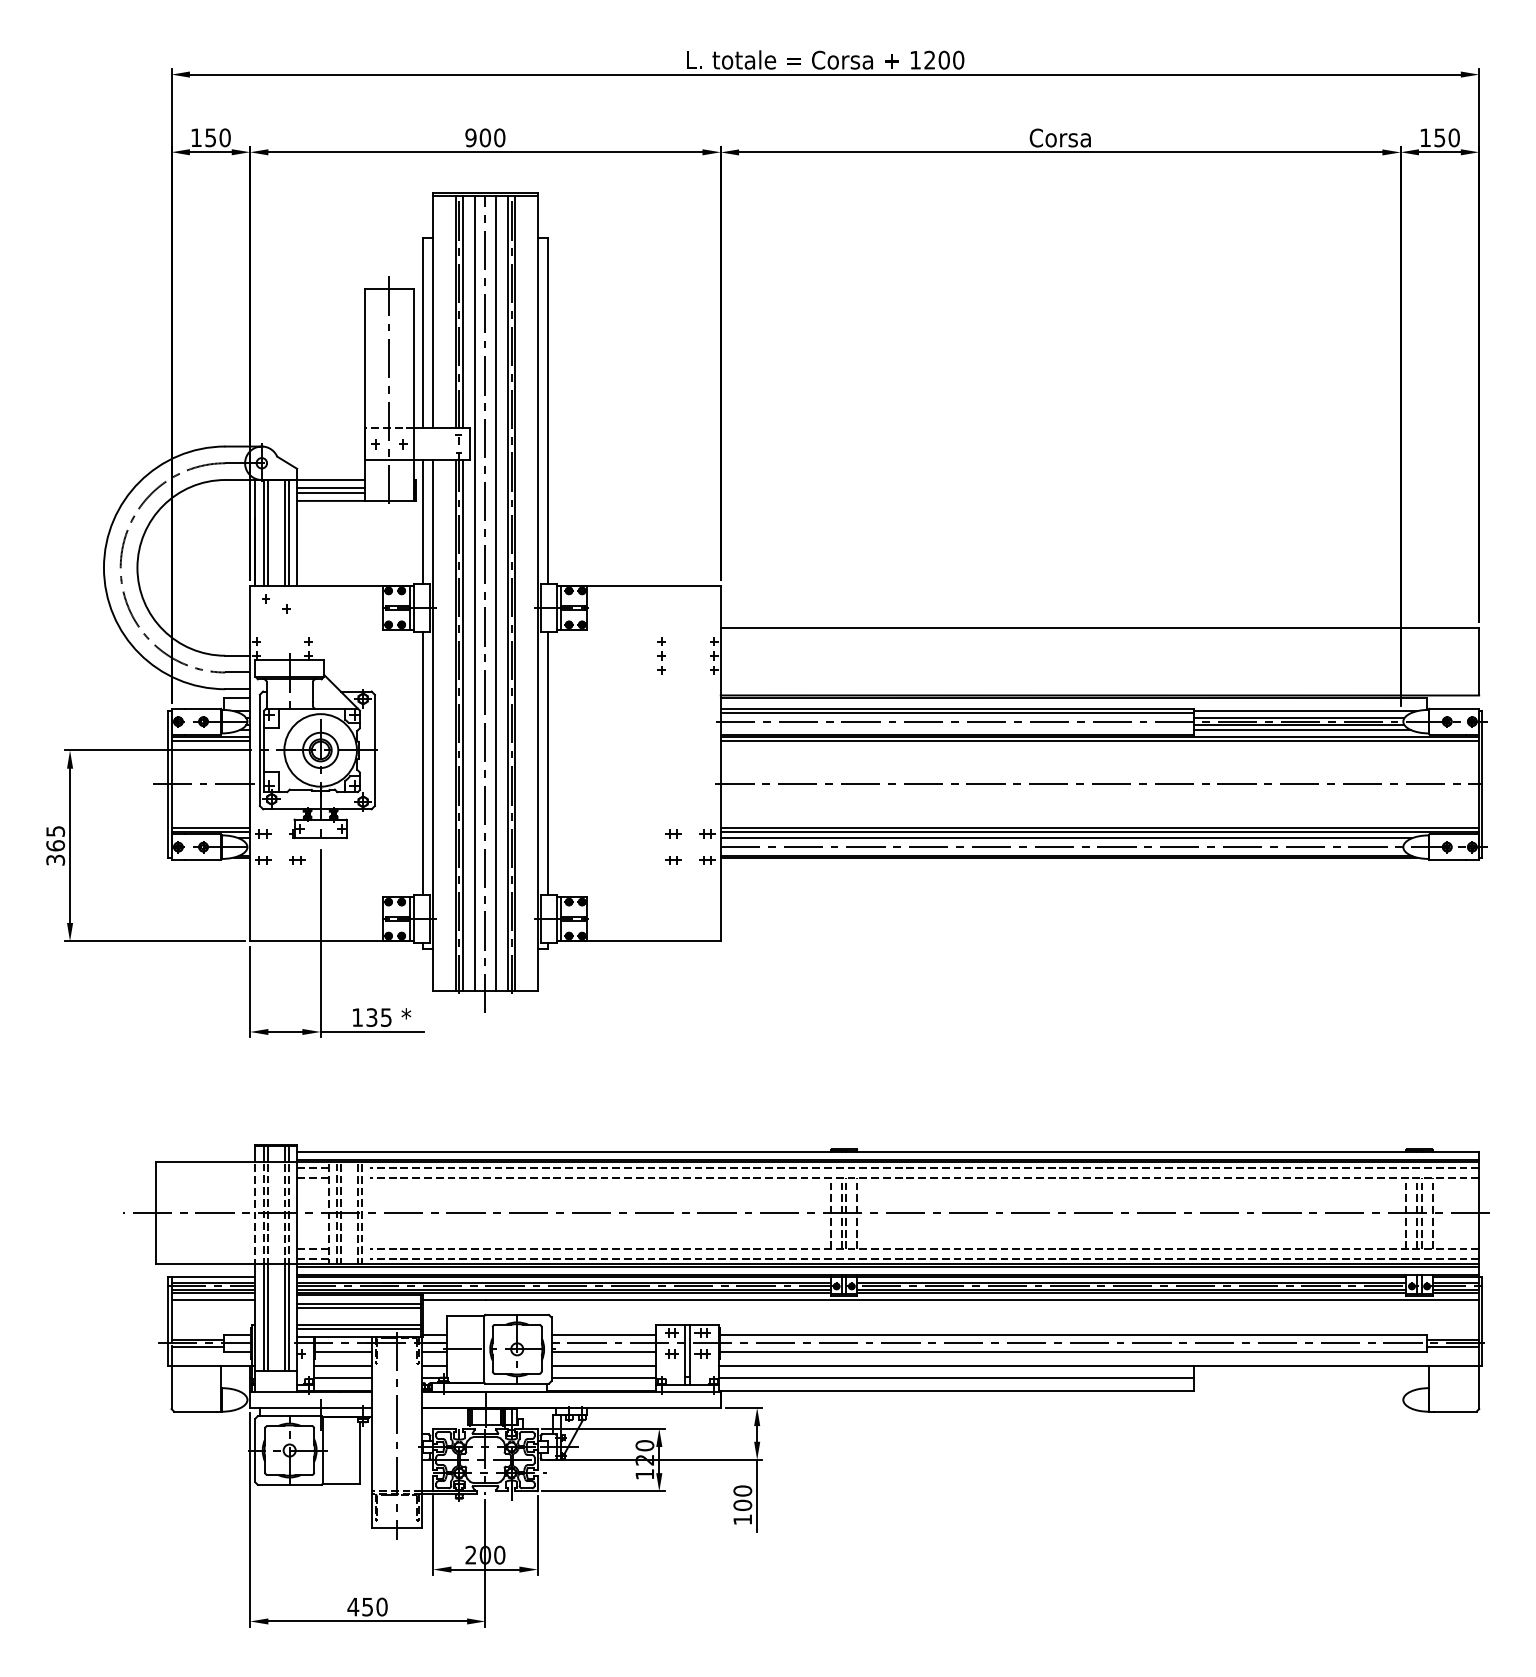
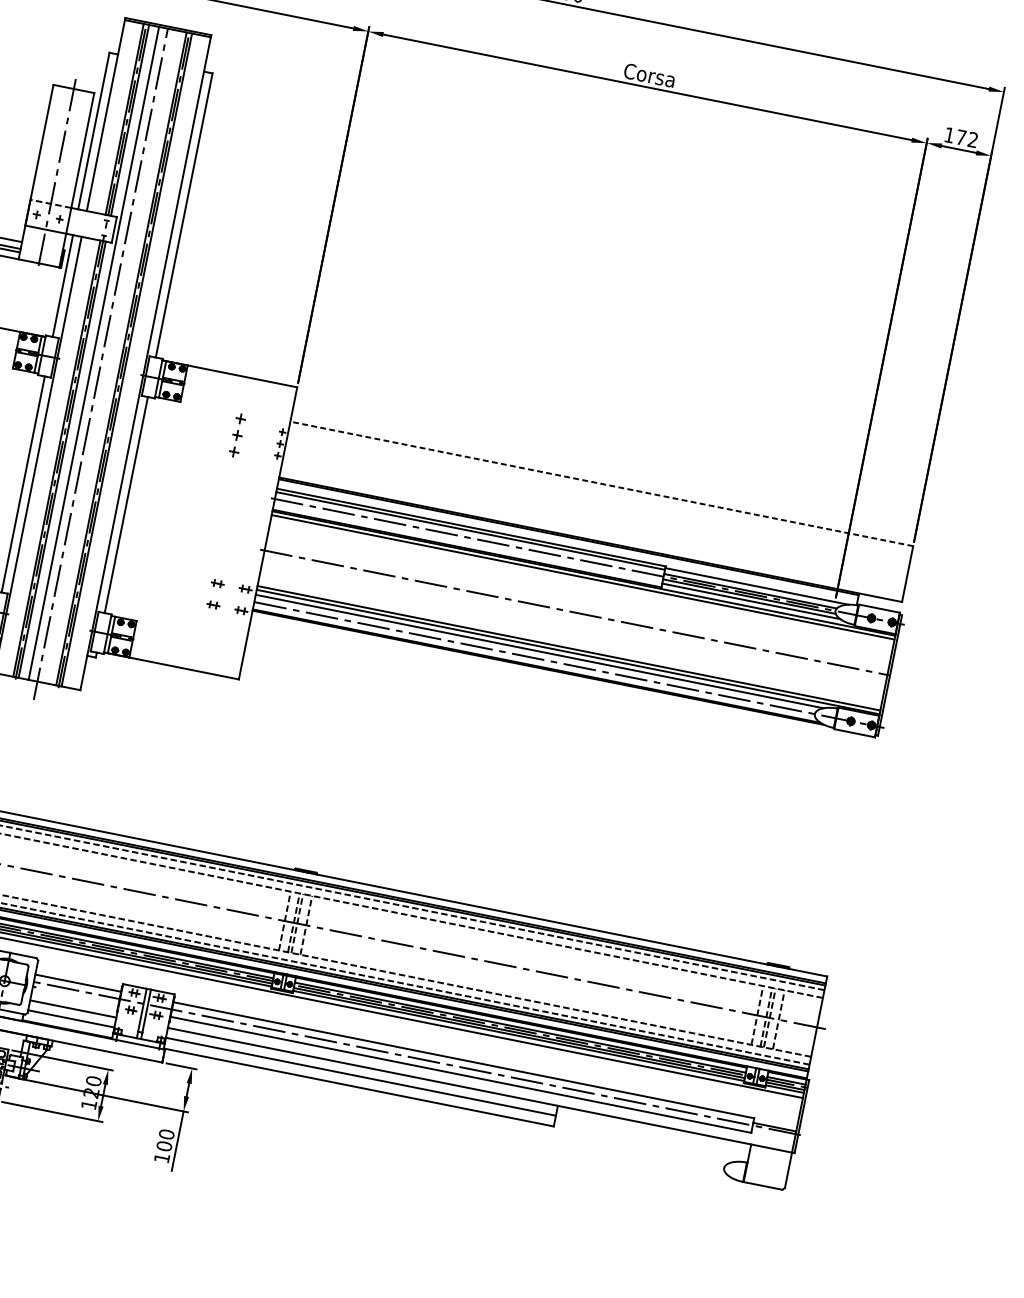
text: (1446, 137) -> (966, 138), 150 -> 172
line: (496, 593) -> (111, 356), removed
line: (1099, 627) -> (601, 483), solid -> dashed
part: (661, 655) -> (237, 434), size x1.4
line: (1452, 1346) -> (773, 1132), removed
line: (603, 1352) -> (75, 997), removed

